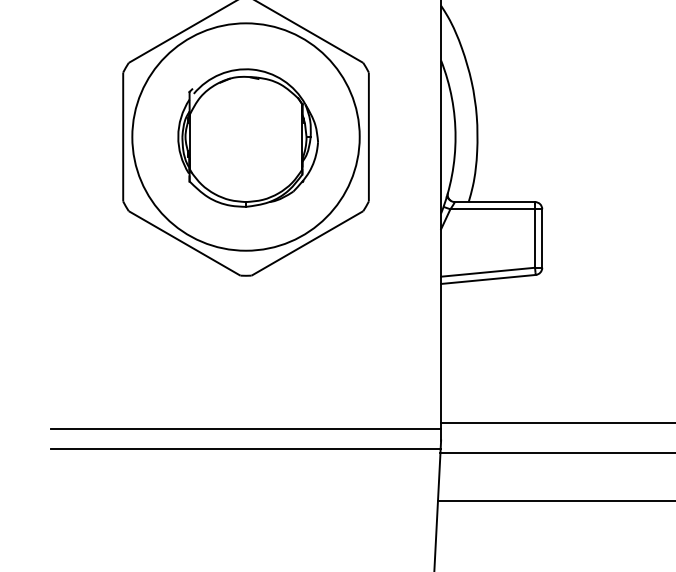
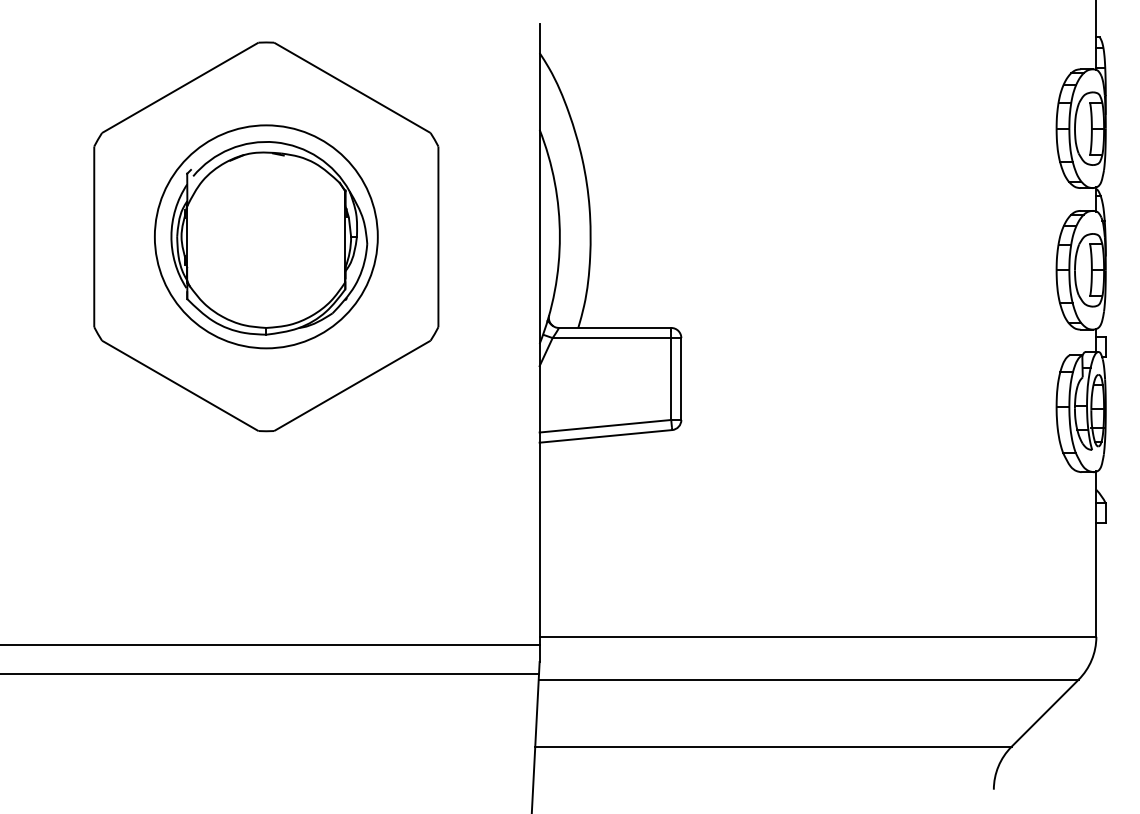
circle: (246, 136) -> (266, 236), size x0.7

